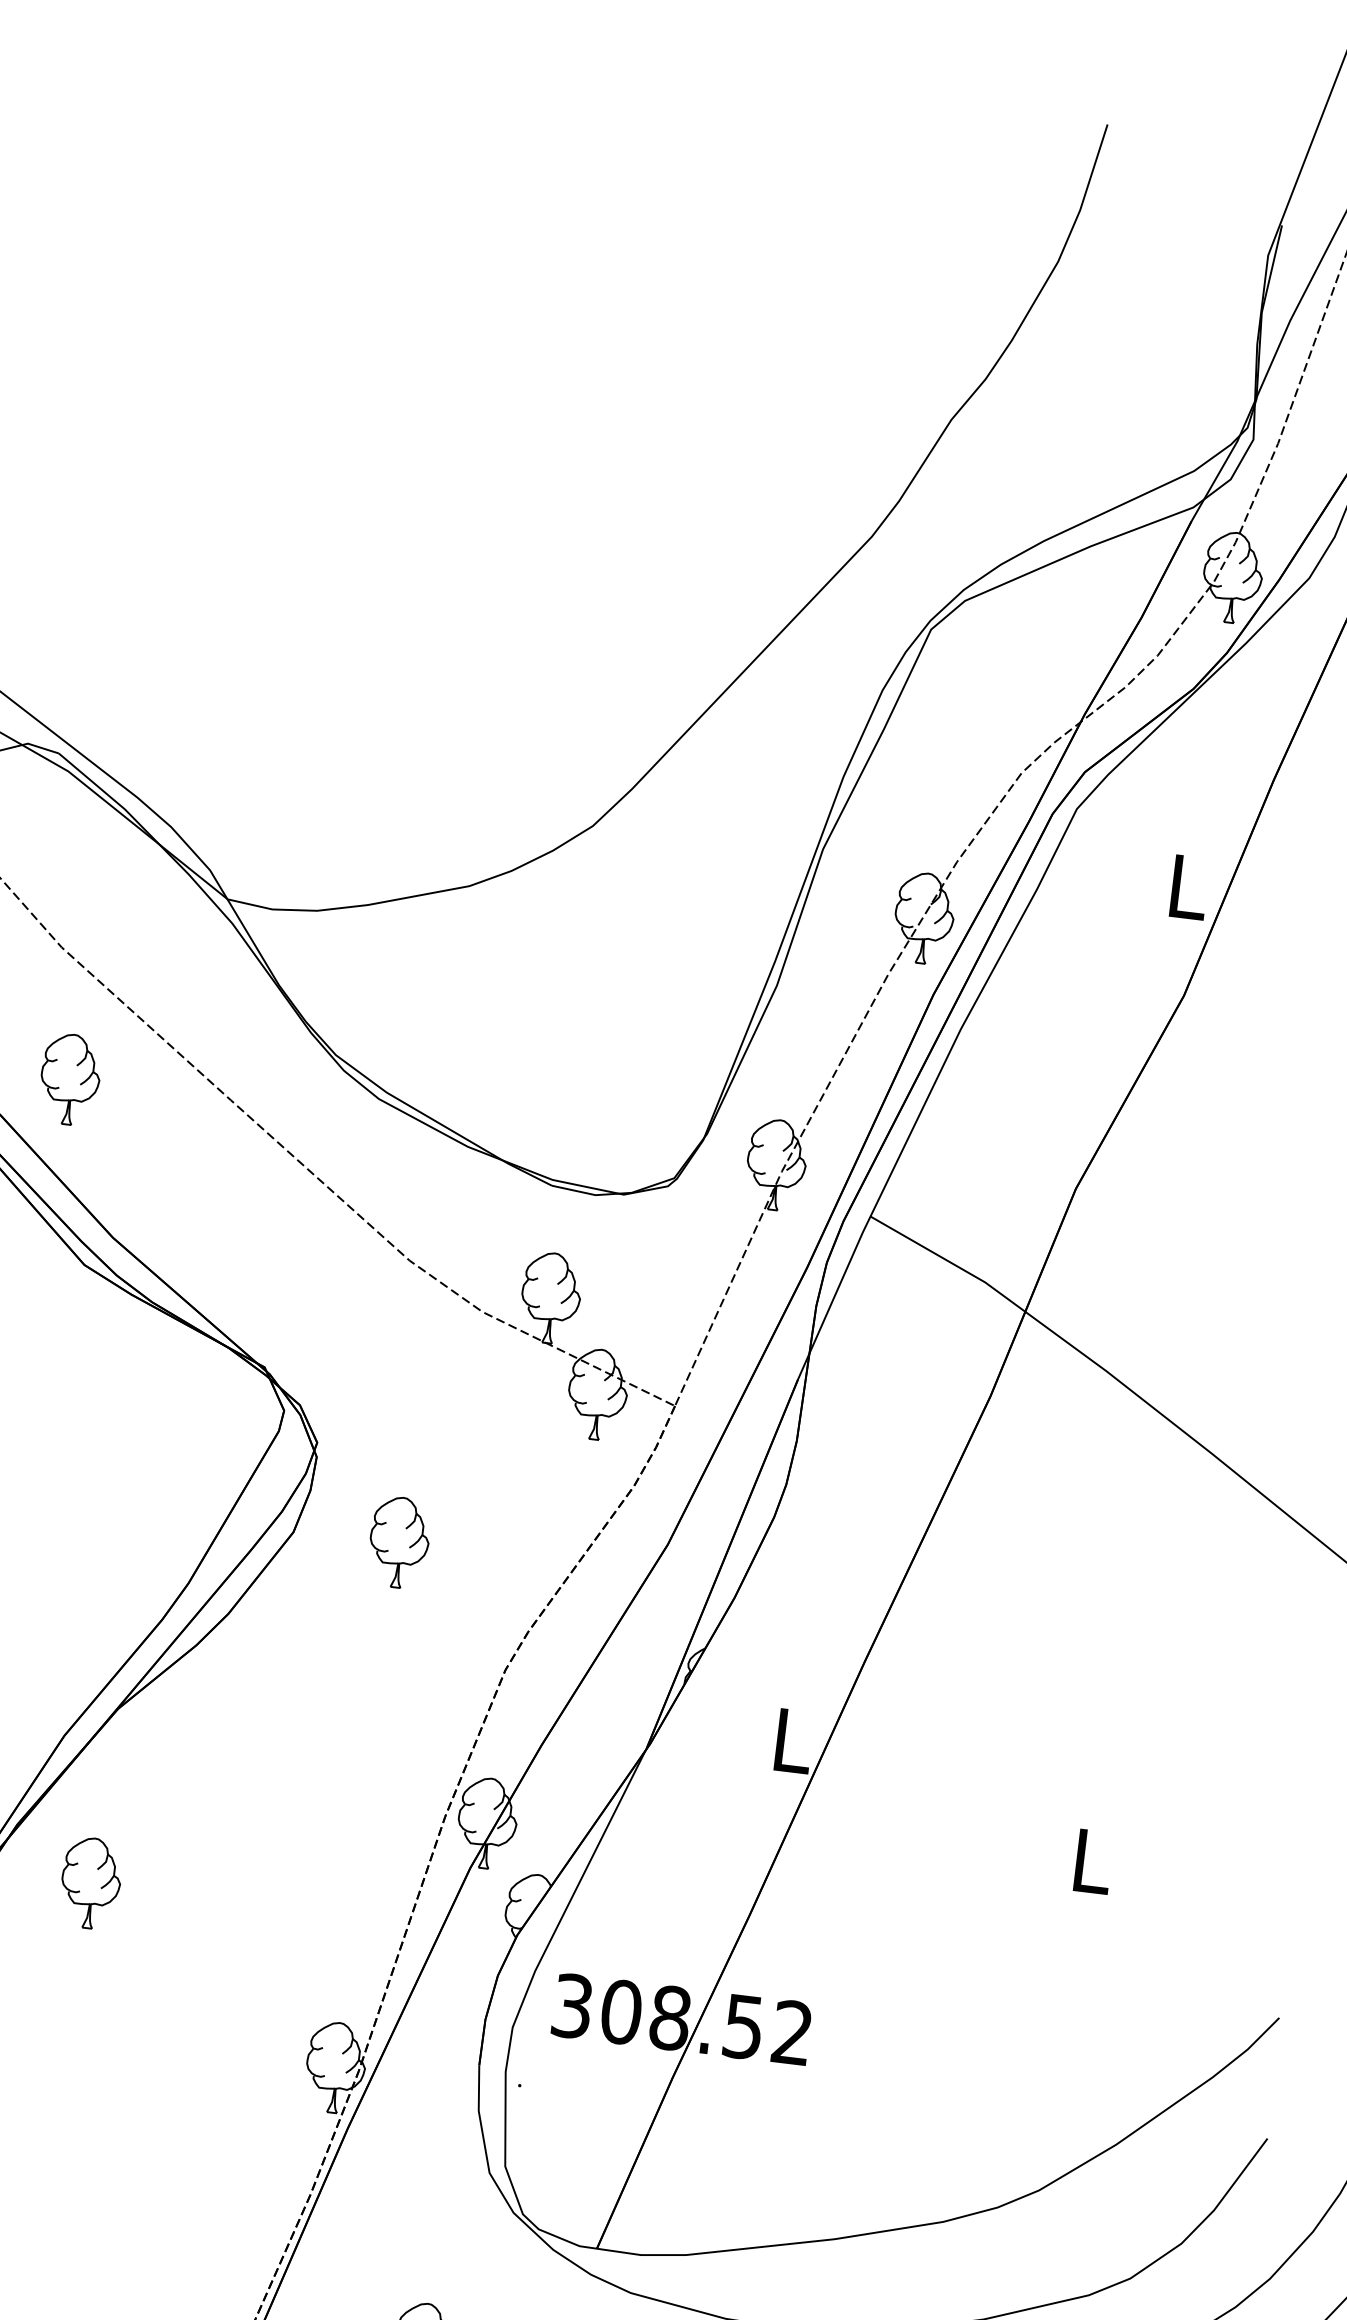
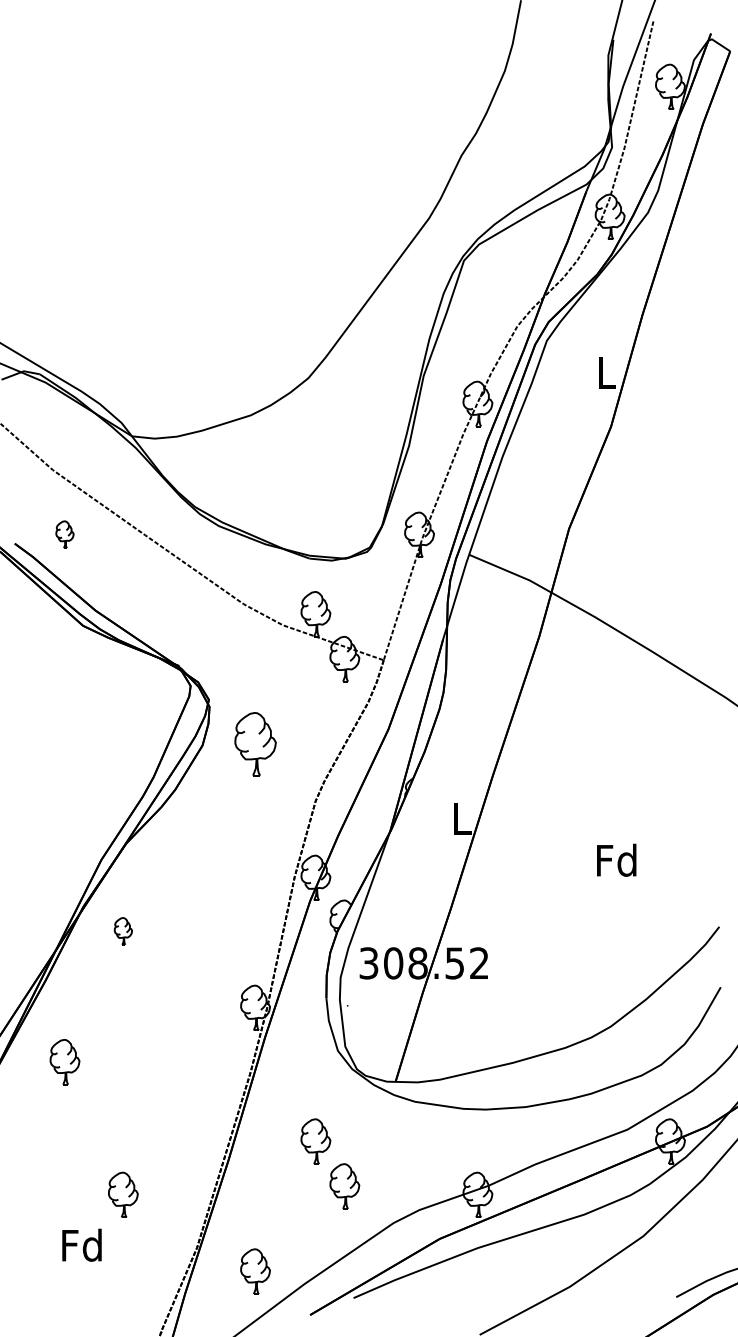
part: (69, 1078) -> (64, 534), size x0.6
part: (399, 1542) -> (255, 744), size x1.4
text: (1090, 1858) -> (616, 859), L -> Fd
part: (91, 1883) -> (123, 931), size x0.6

